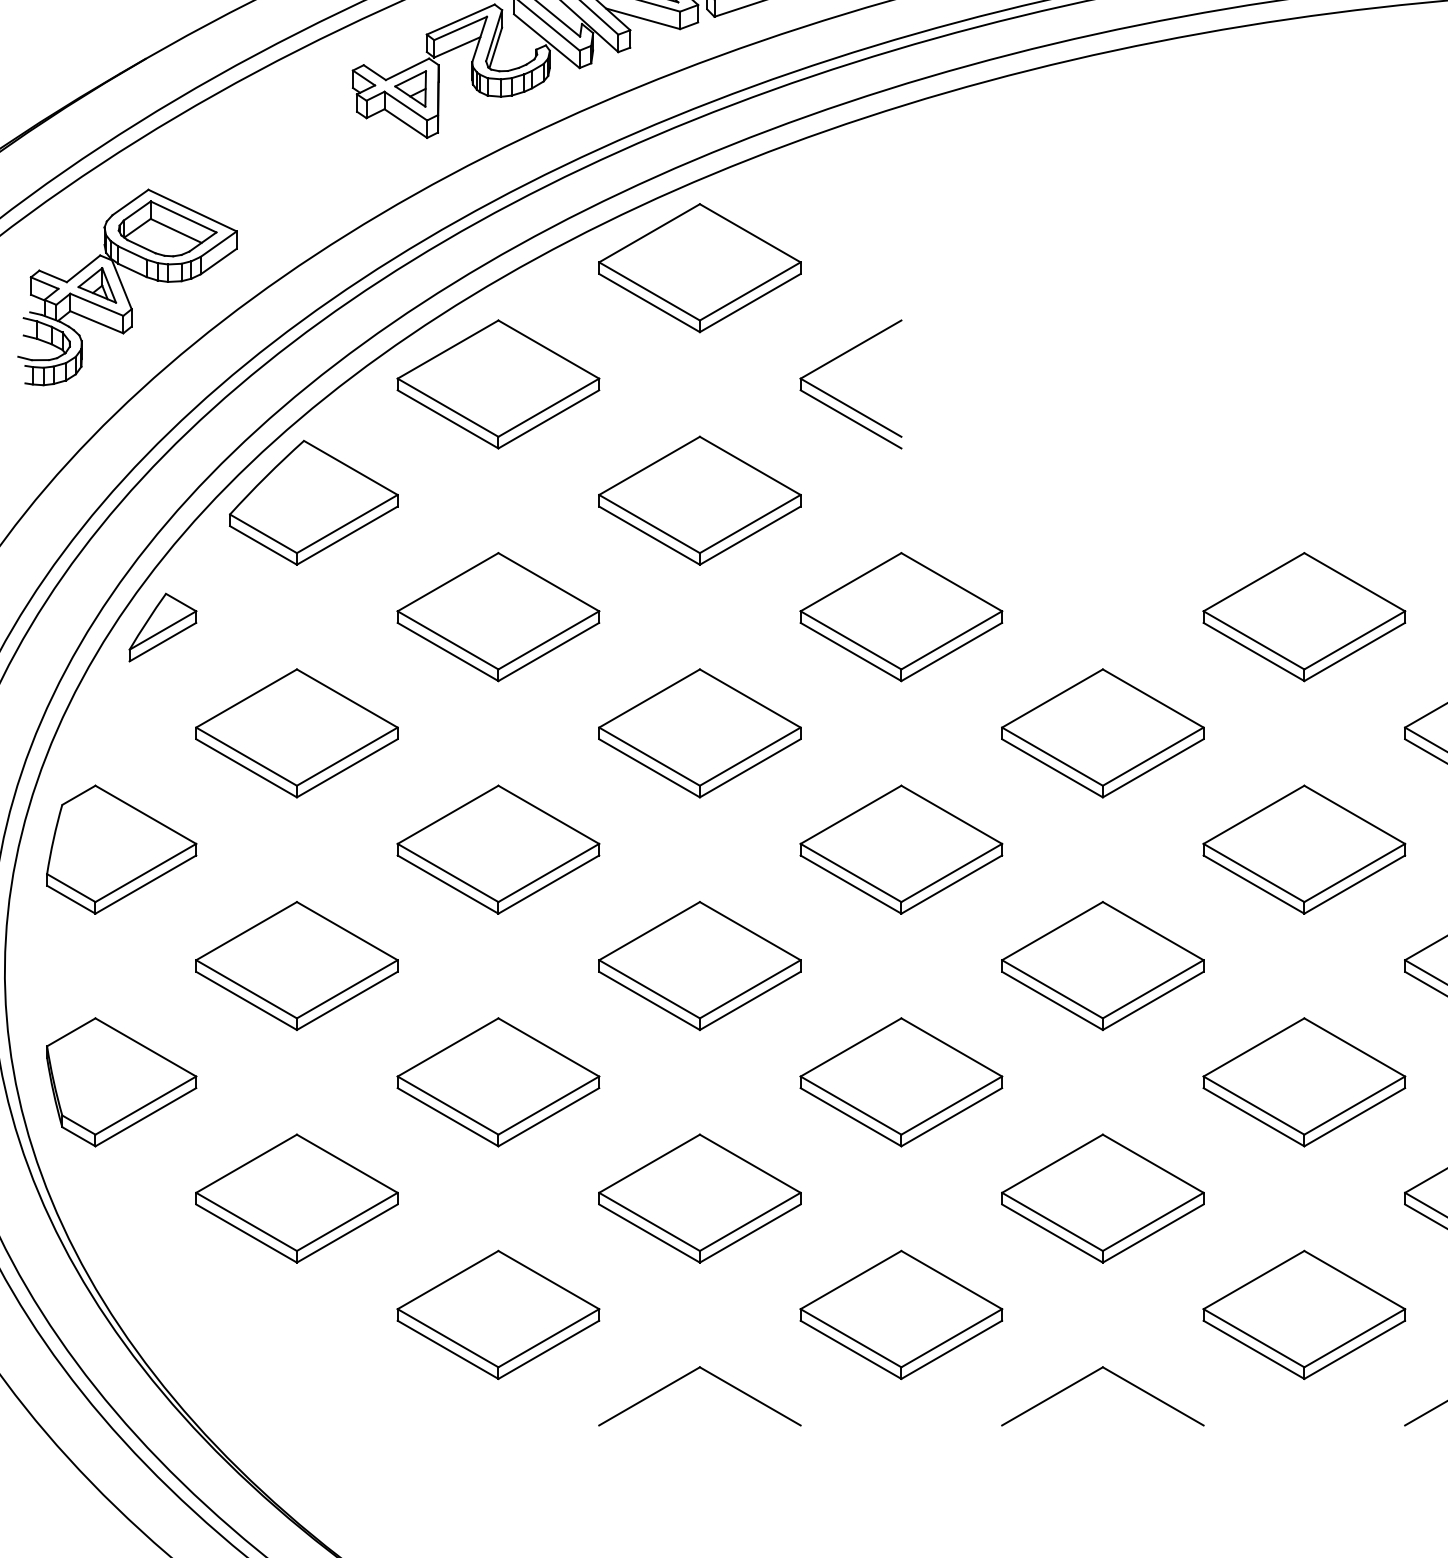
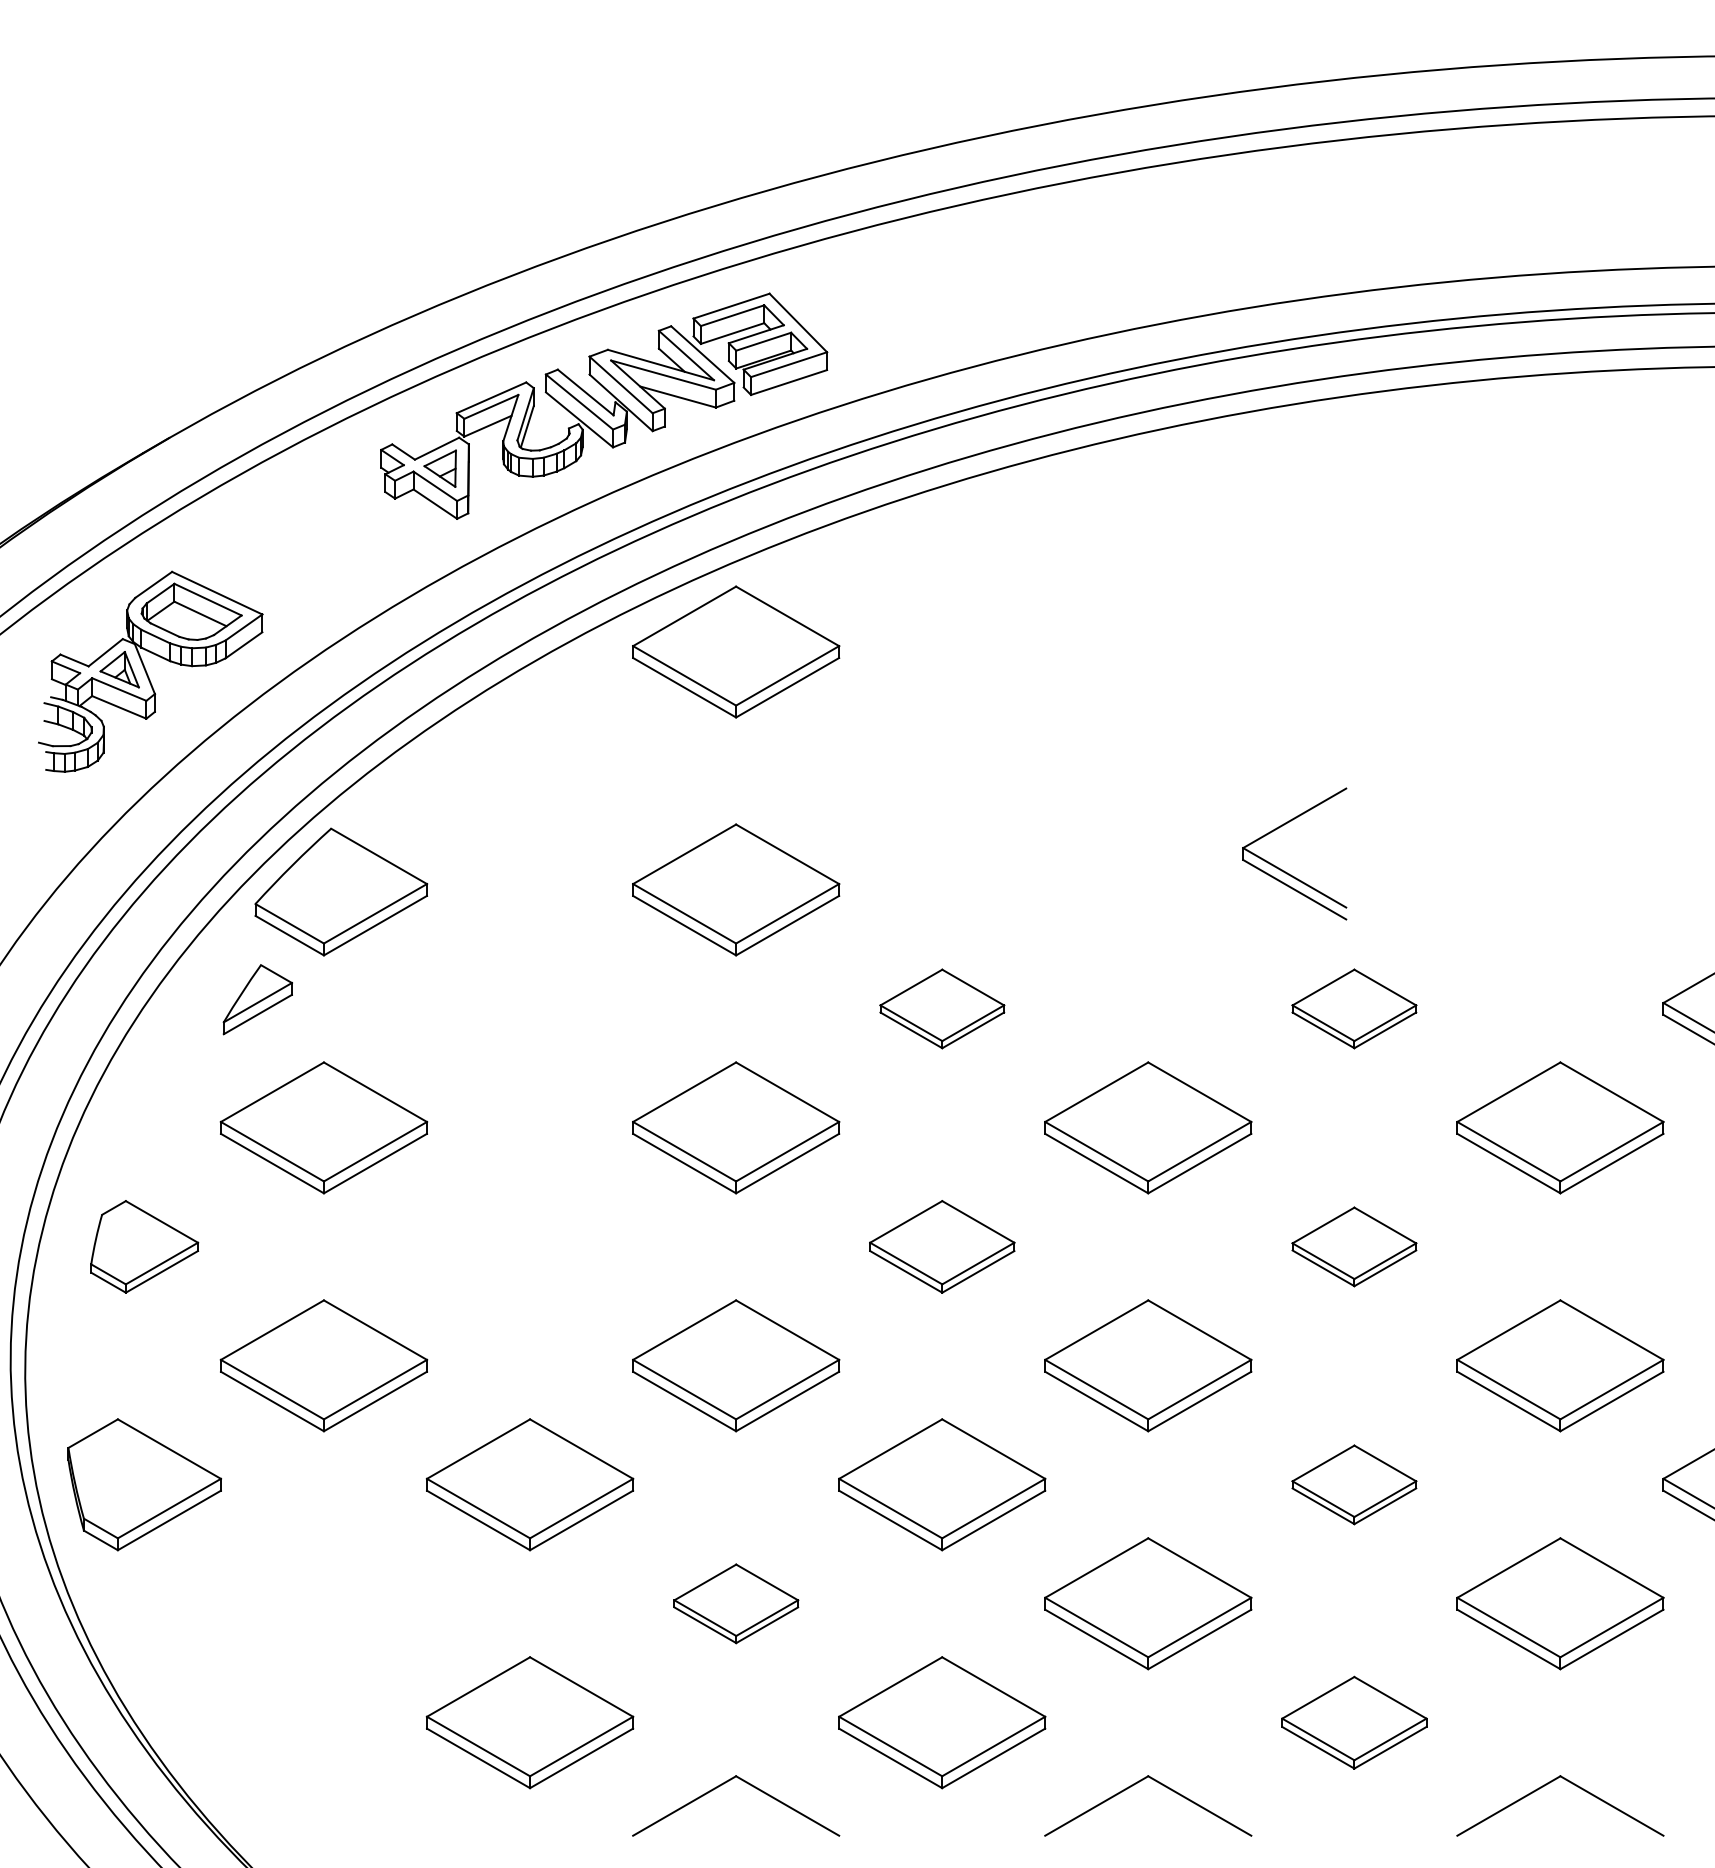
part: (497, 383) -> (529, 770), removed
part: (841, 400) -> (1284, 870), moved
part: (498, 616) -> (530, 1008), removed
part: (901, 616) -> (942, 1008), size x0.6
part: (1304, 616) -> (1354, 1008), size x0.6
part: (162, 627) -> (257, 999), moved
part: (121, 849) -> (144, 1246), size x0.7
part: (498, 849) -> (530, 1246), removed
part: (901, 849) -> (942, 1246), size x0.7
part: (1304, 849) -> (1354, 1246), size x0.6
part: (1304, 1082) -> (1354, 1484), size x0.6
part: (296, 1198) -> (323, 1603), removed
part: (700, 1198) -> (736, 1603), size x0.6
part: (1304, 1314) -> (1354, 1722), size x0.7

